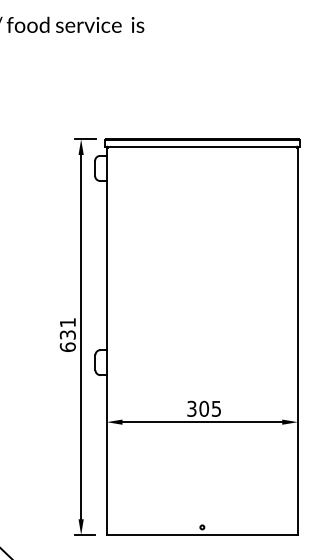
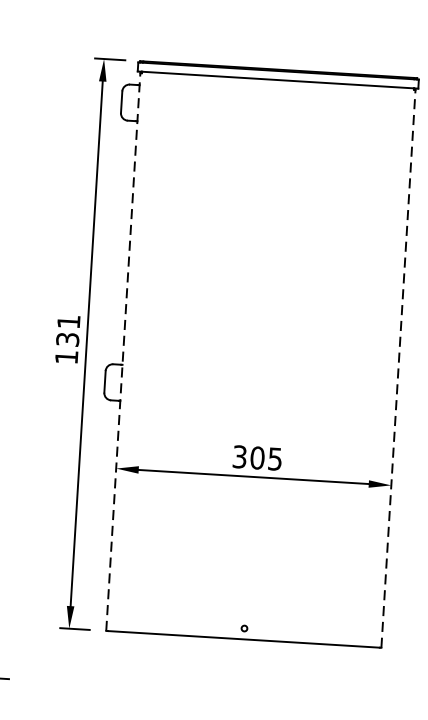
line: (106, 341) -> (122, 352), solid -> dashed
line: (297, 341) -> (397, 369), solid -> dashed
text: (67, 346) -> (66, 356), 631 -> 131

